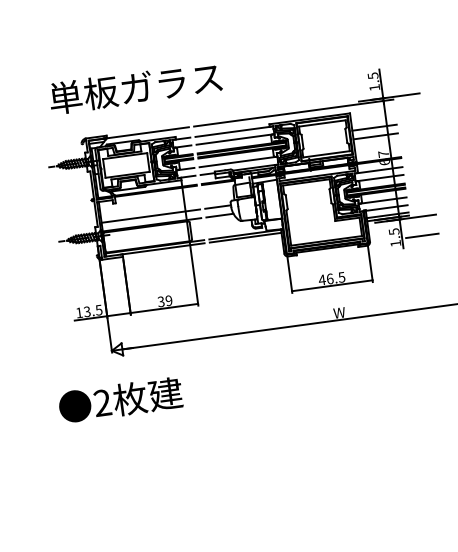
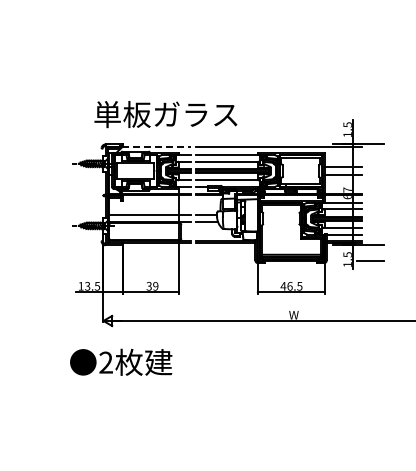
text: (135, 88) -> (165, 114), moved
line: (147, 132) -> (156, 146), solid -> dashed
text: (120, 399) -> (121, 361), moved

